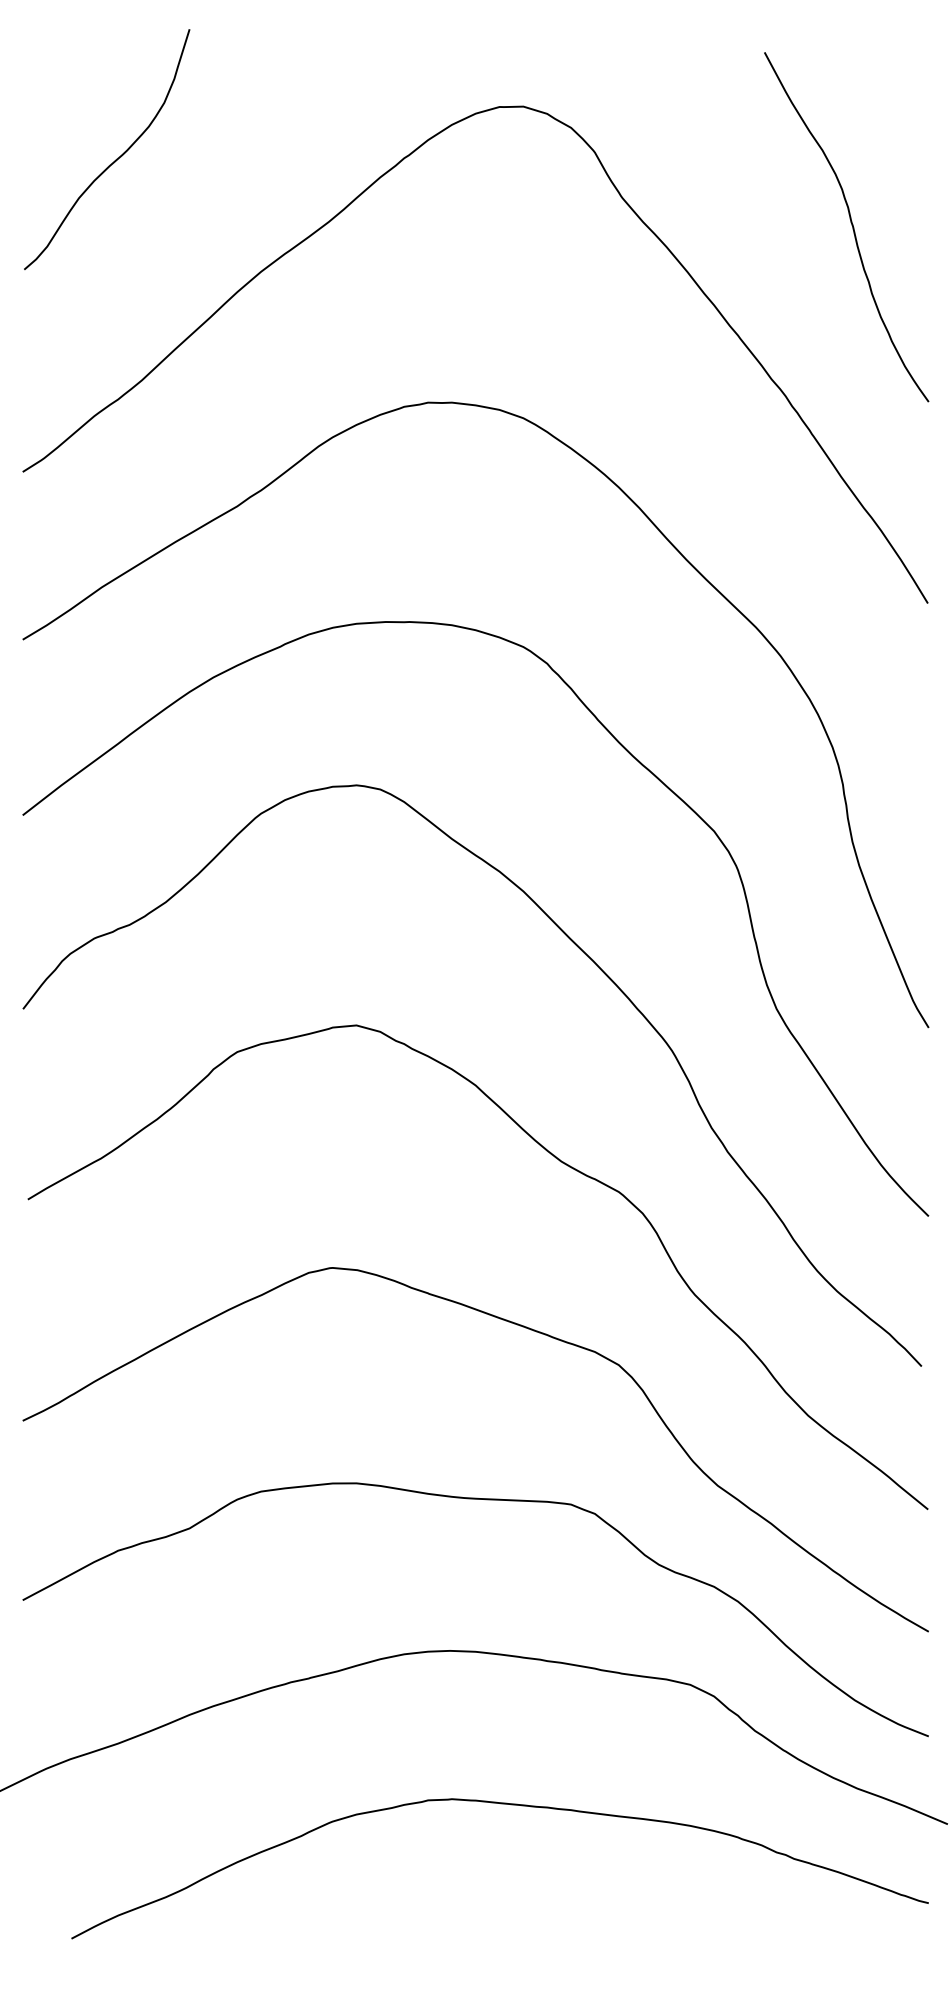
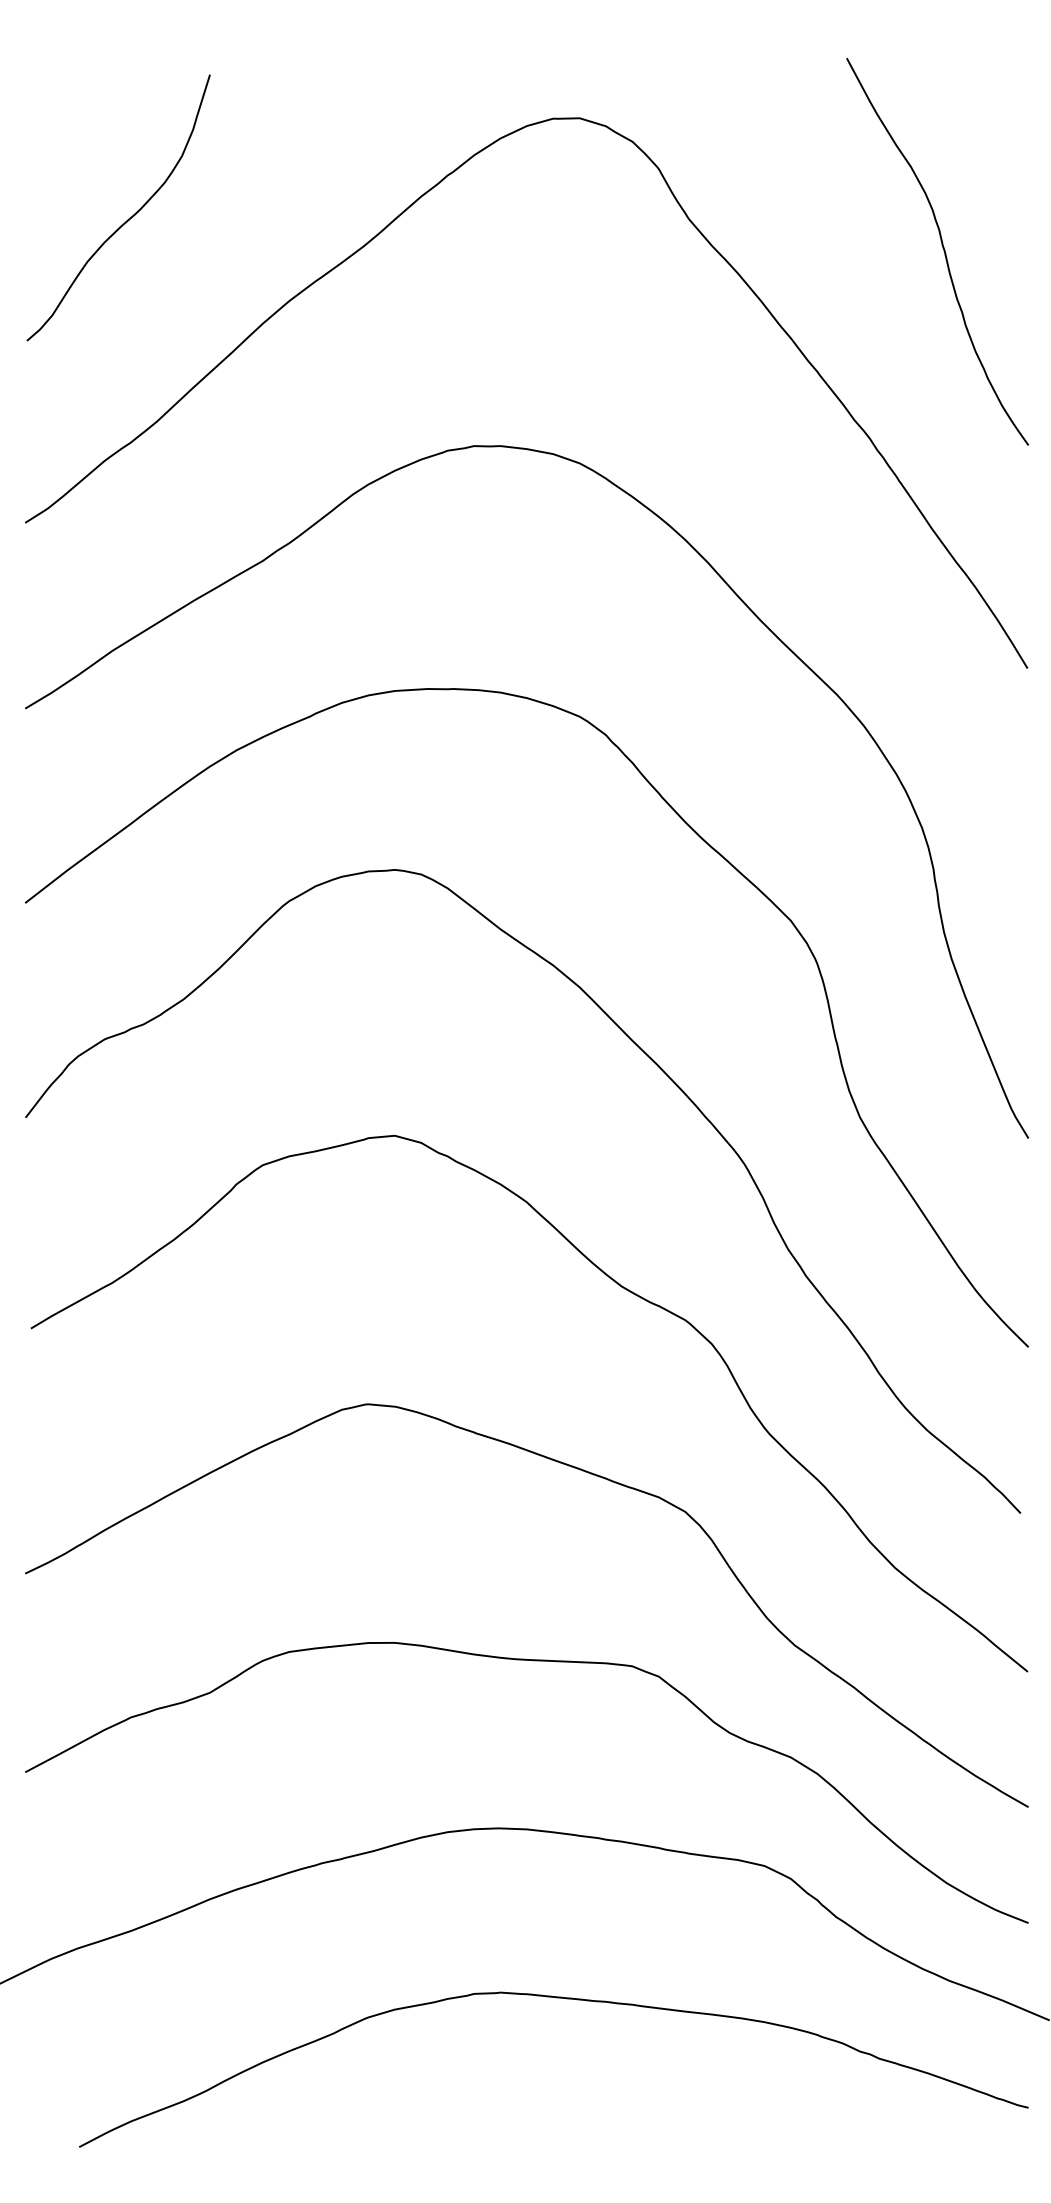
curve: (116, 158) -> (129, 217), moved

